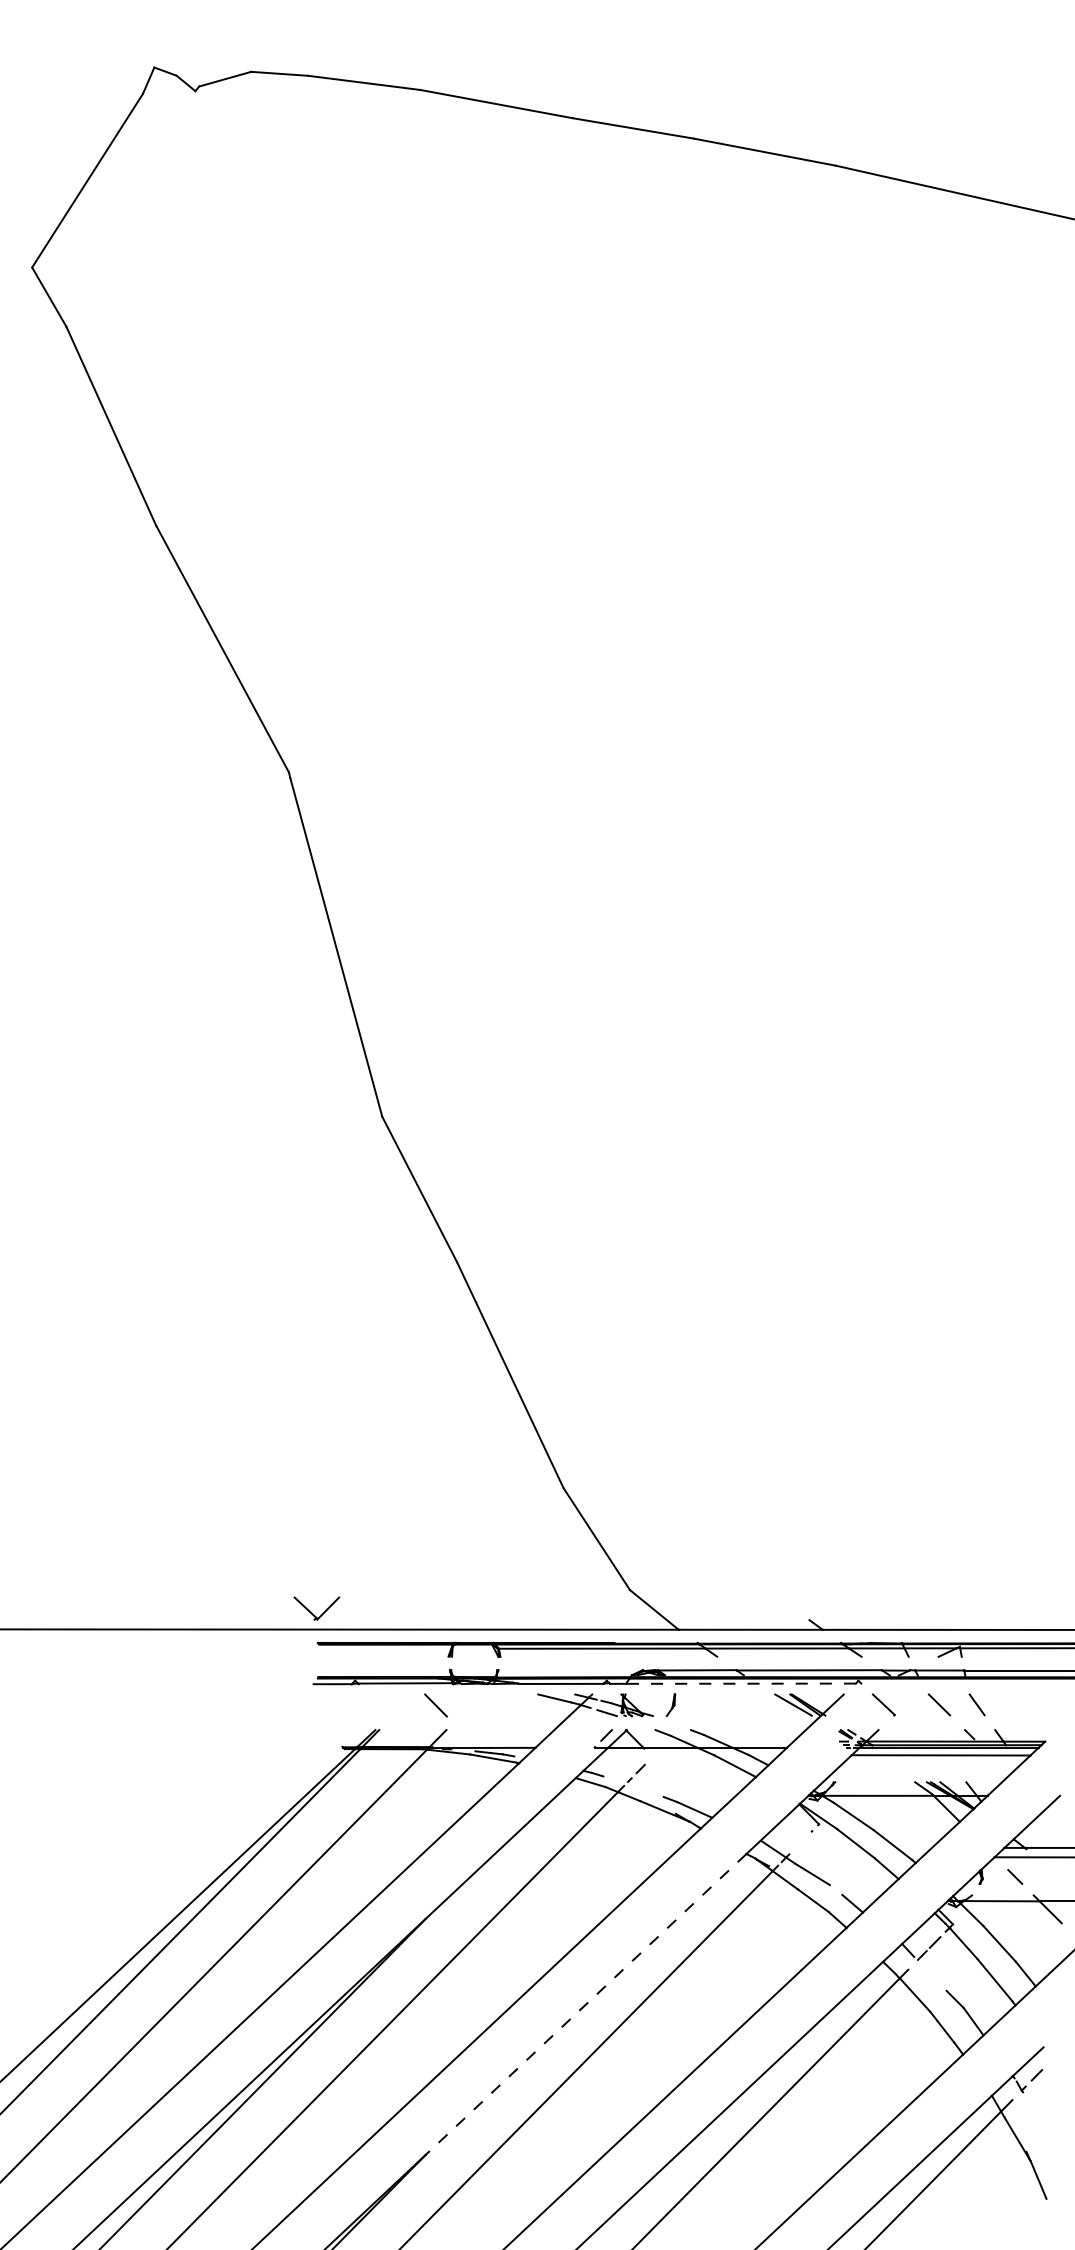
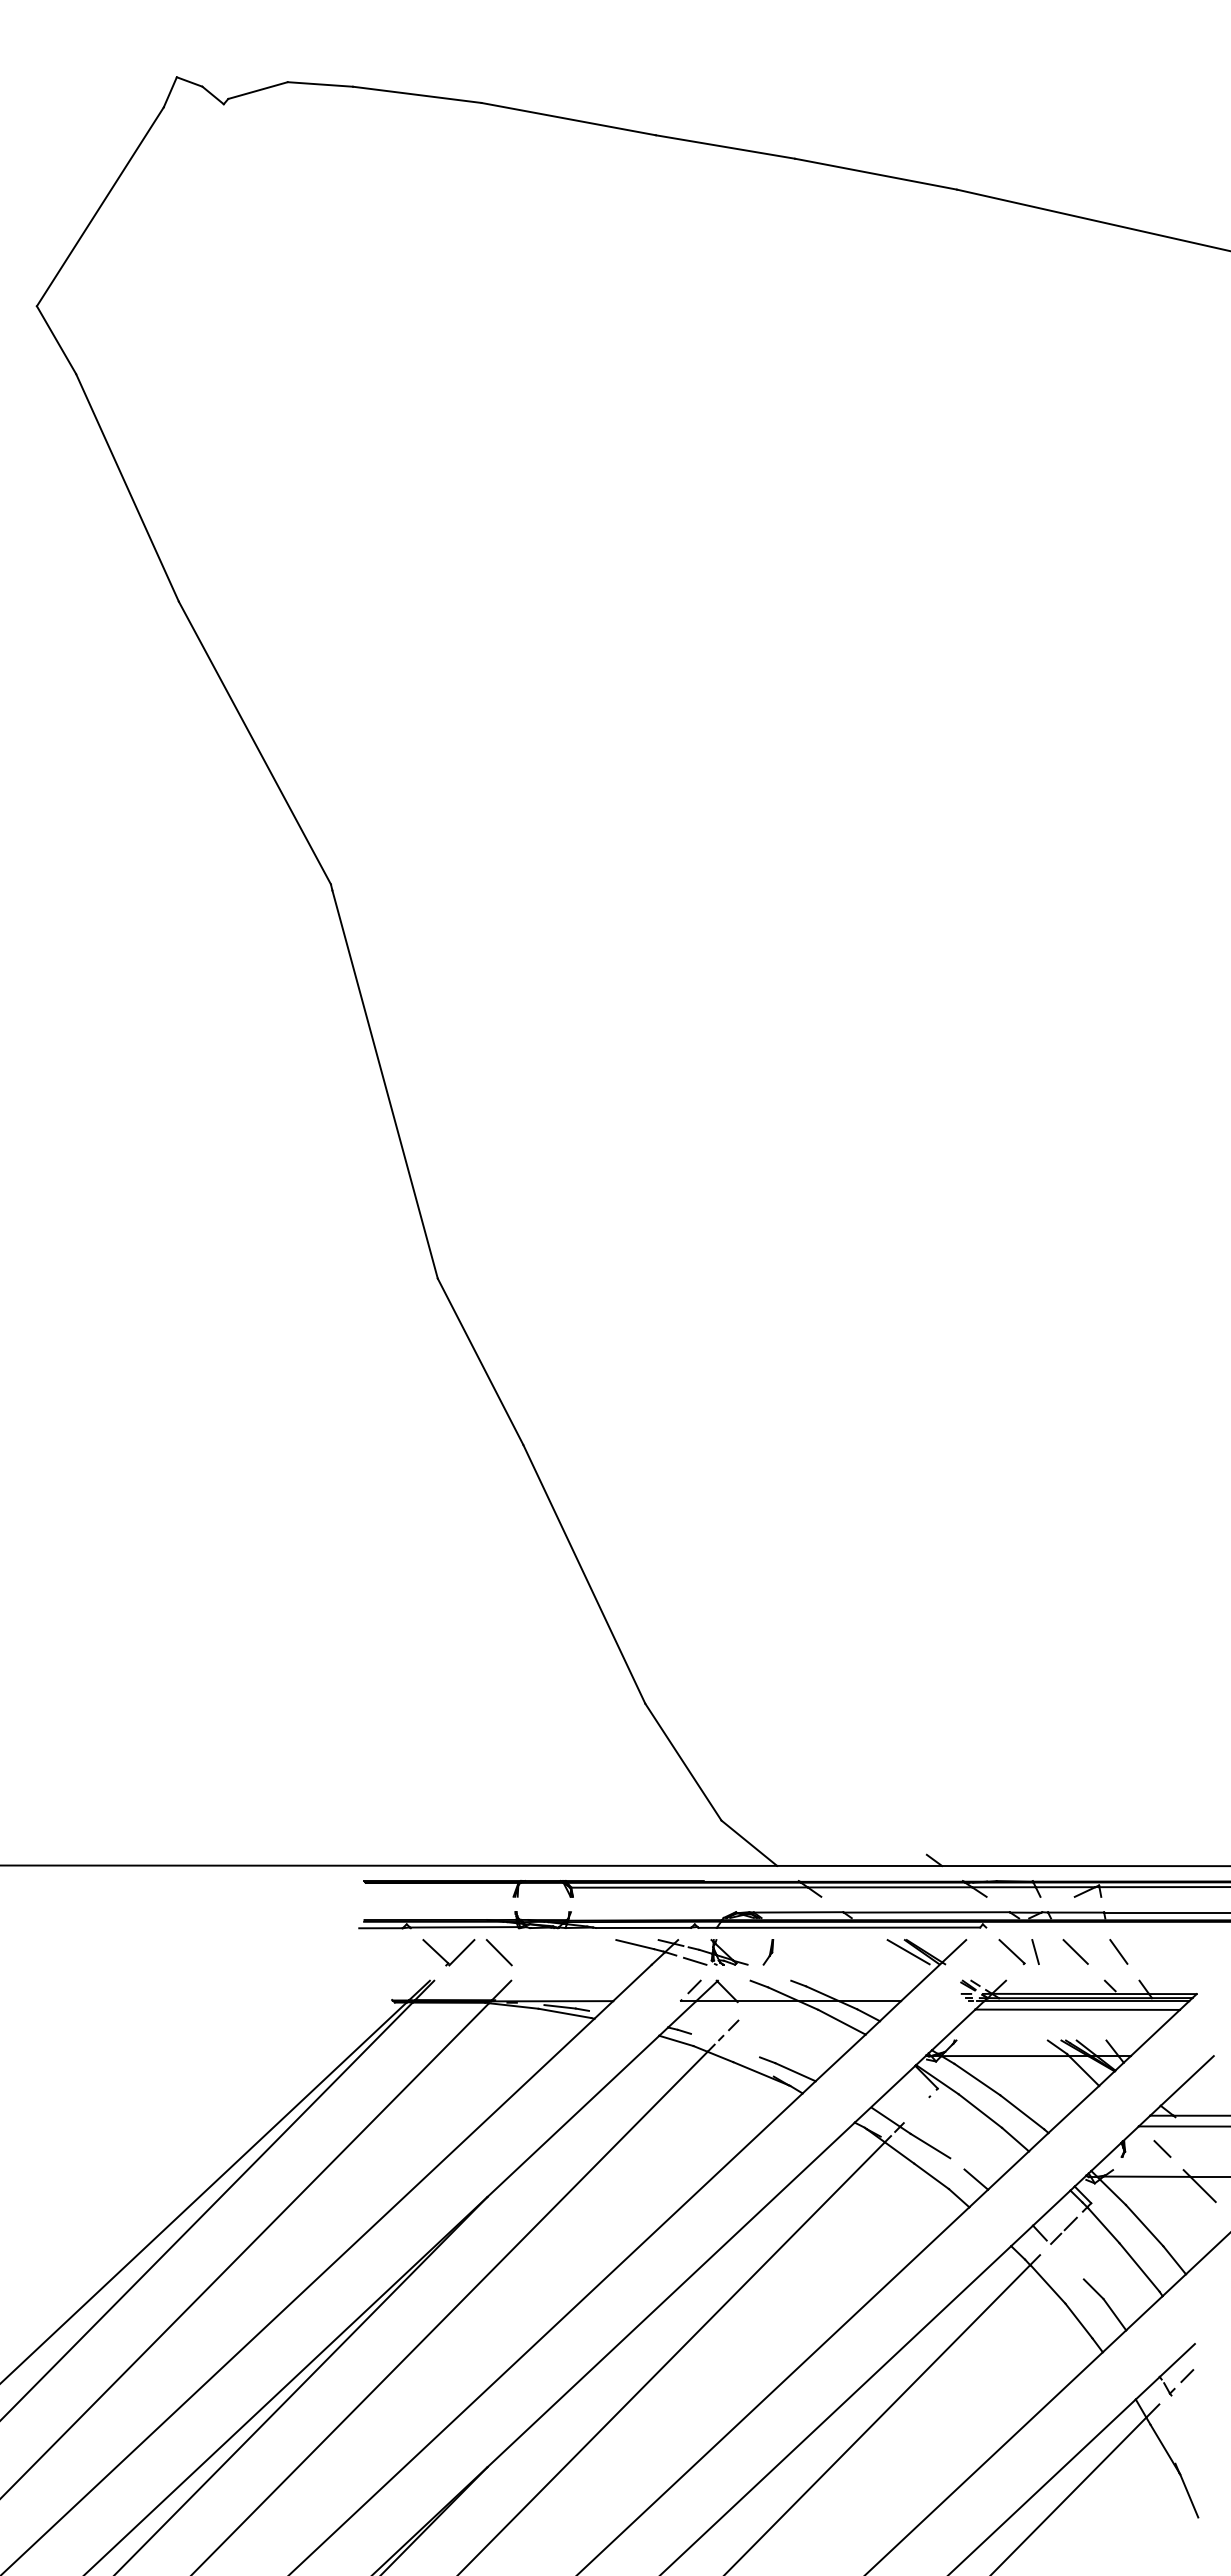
part: (312, 1612) -> (443, 1957), moved
line: (741, 1683) -> (848, 1927), dashed -> solid
line: (904, 1705) -> (1035, 1952), added
line: (586, 2004) -> (671, 2294), dashed -> solid

